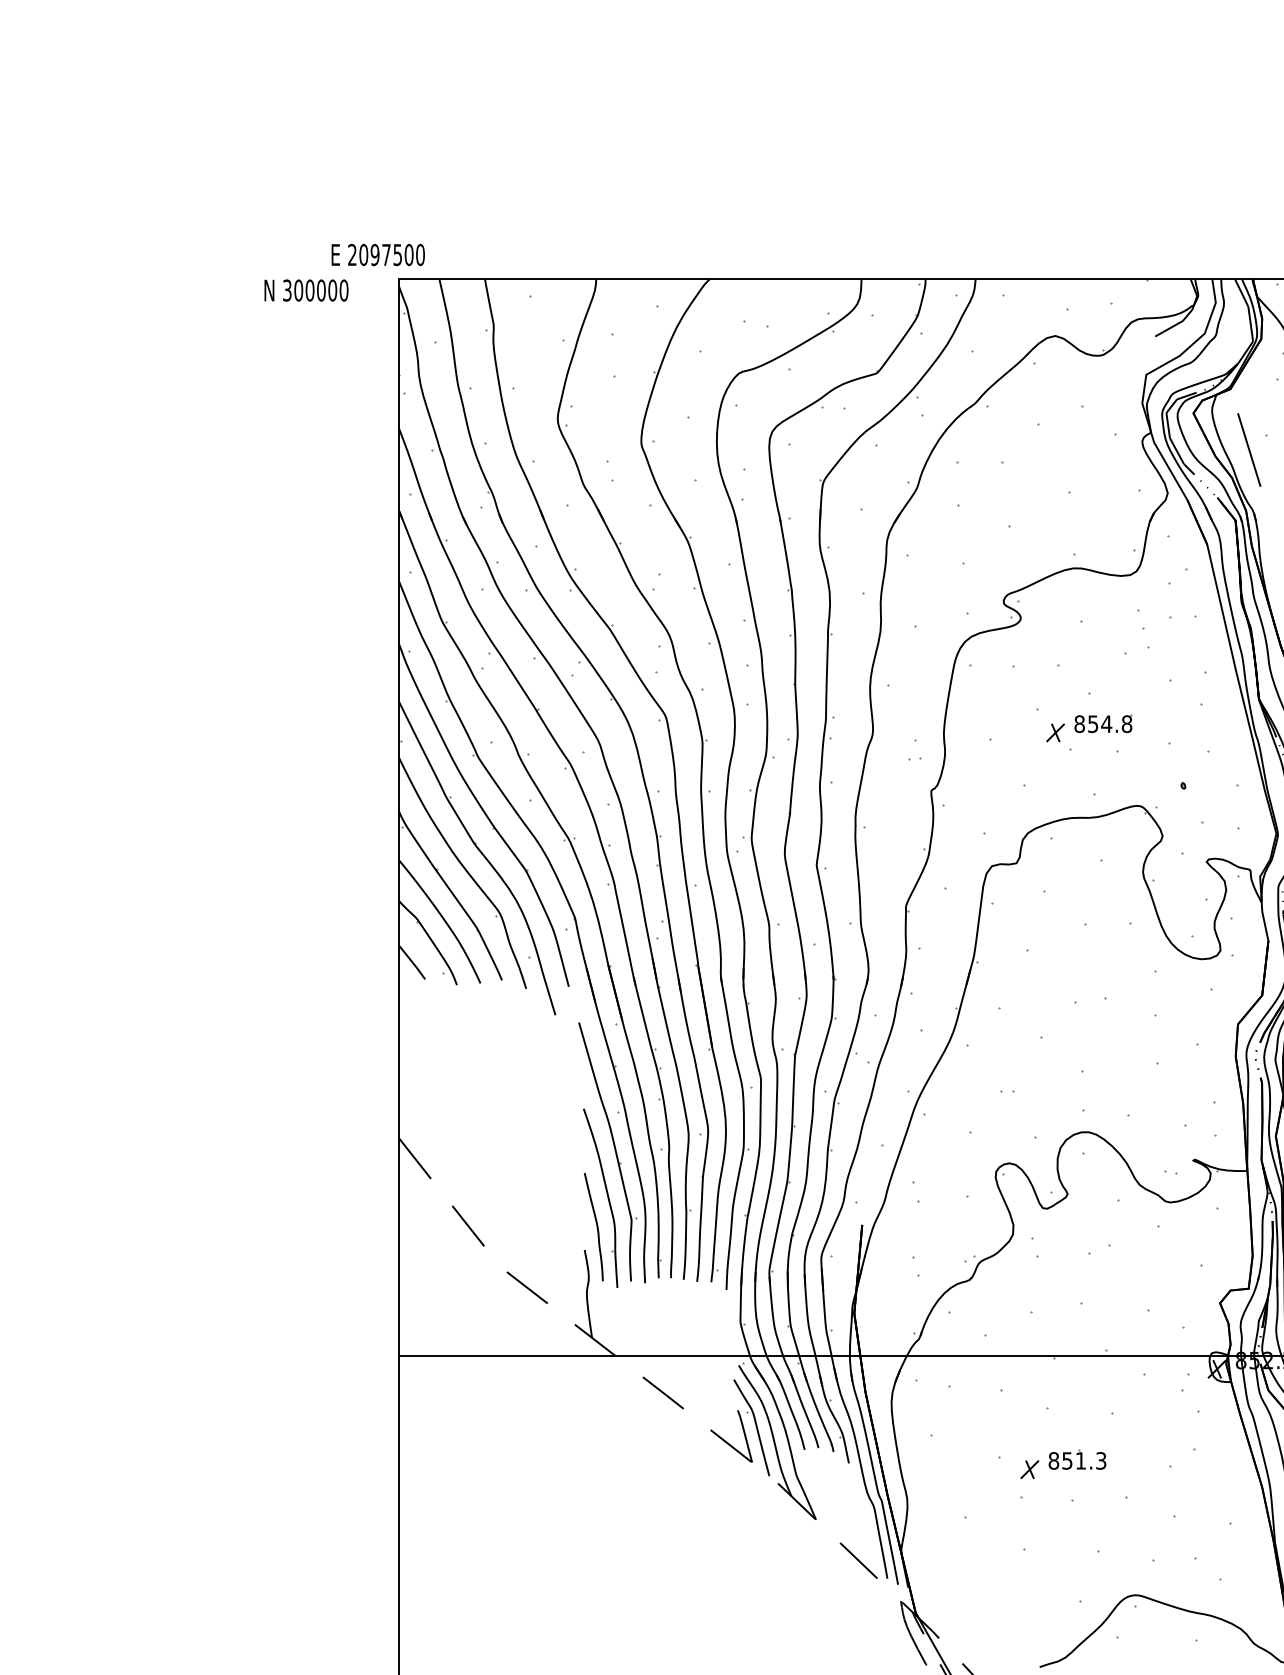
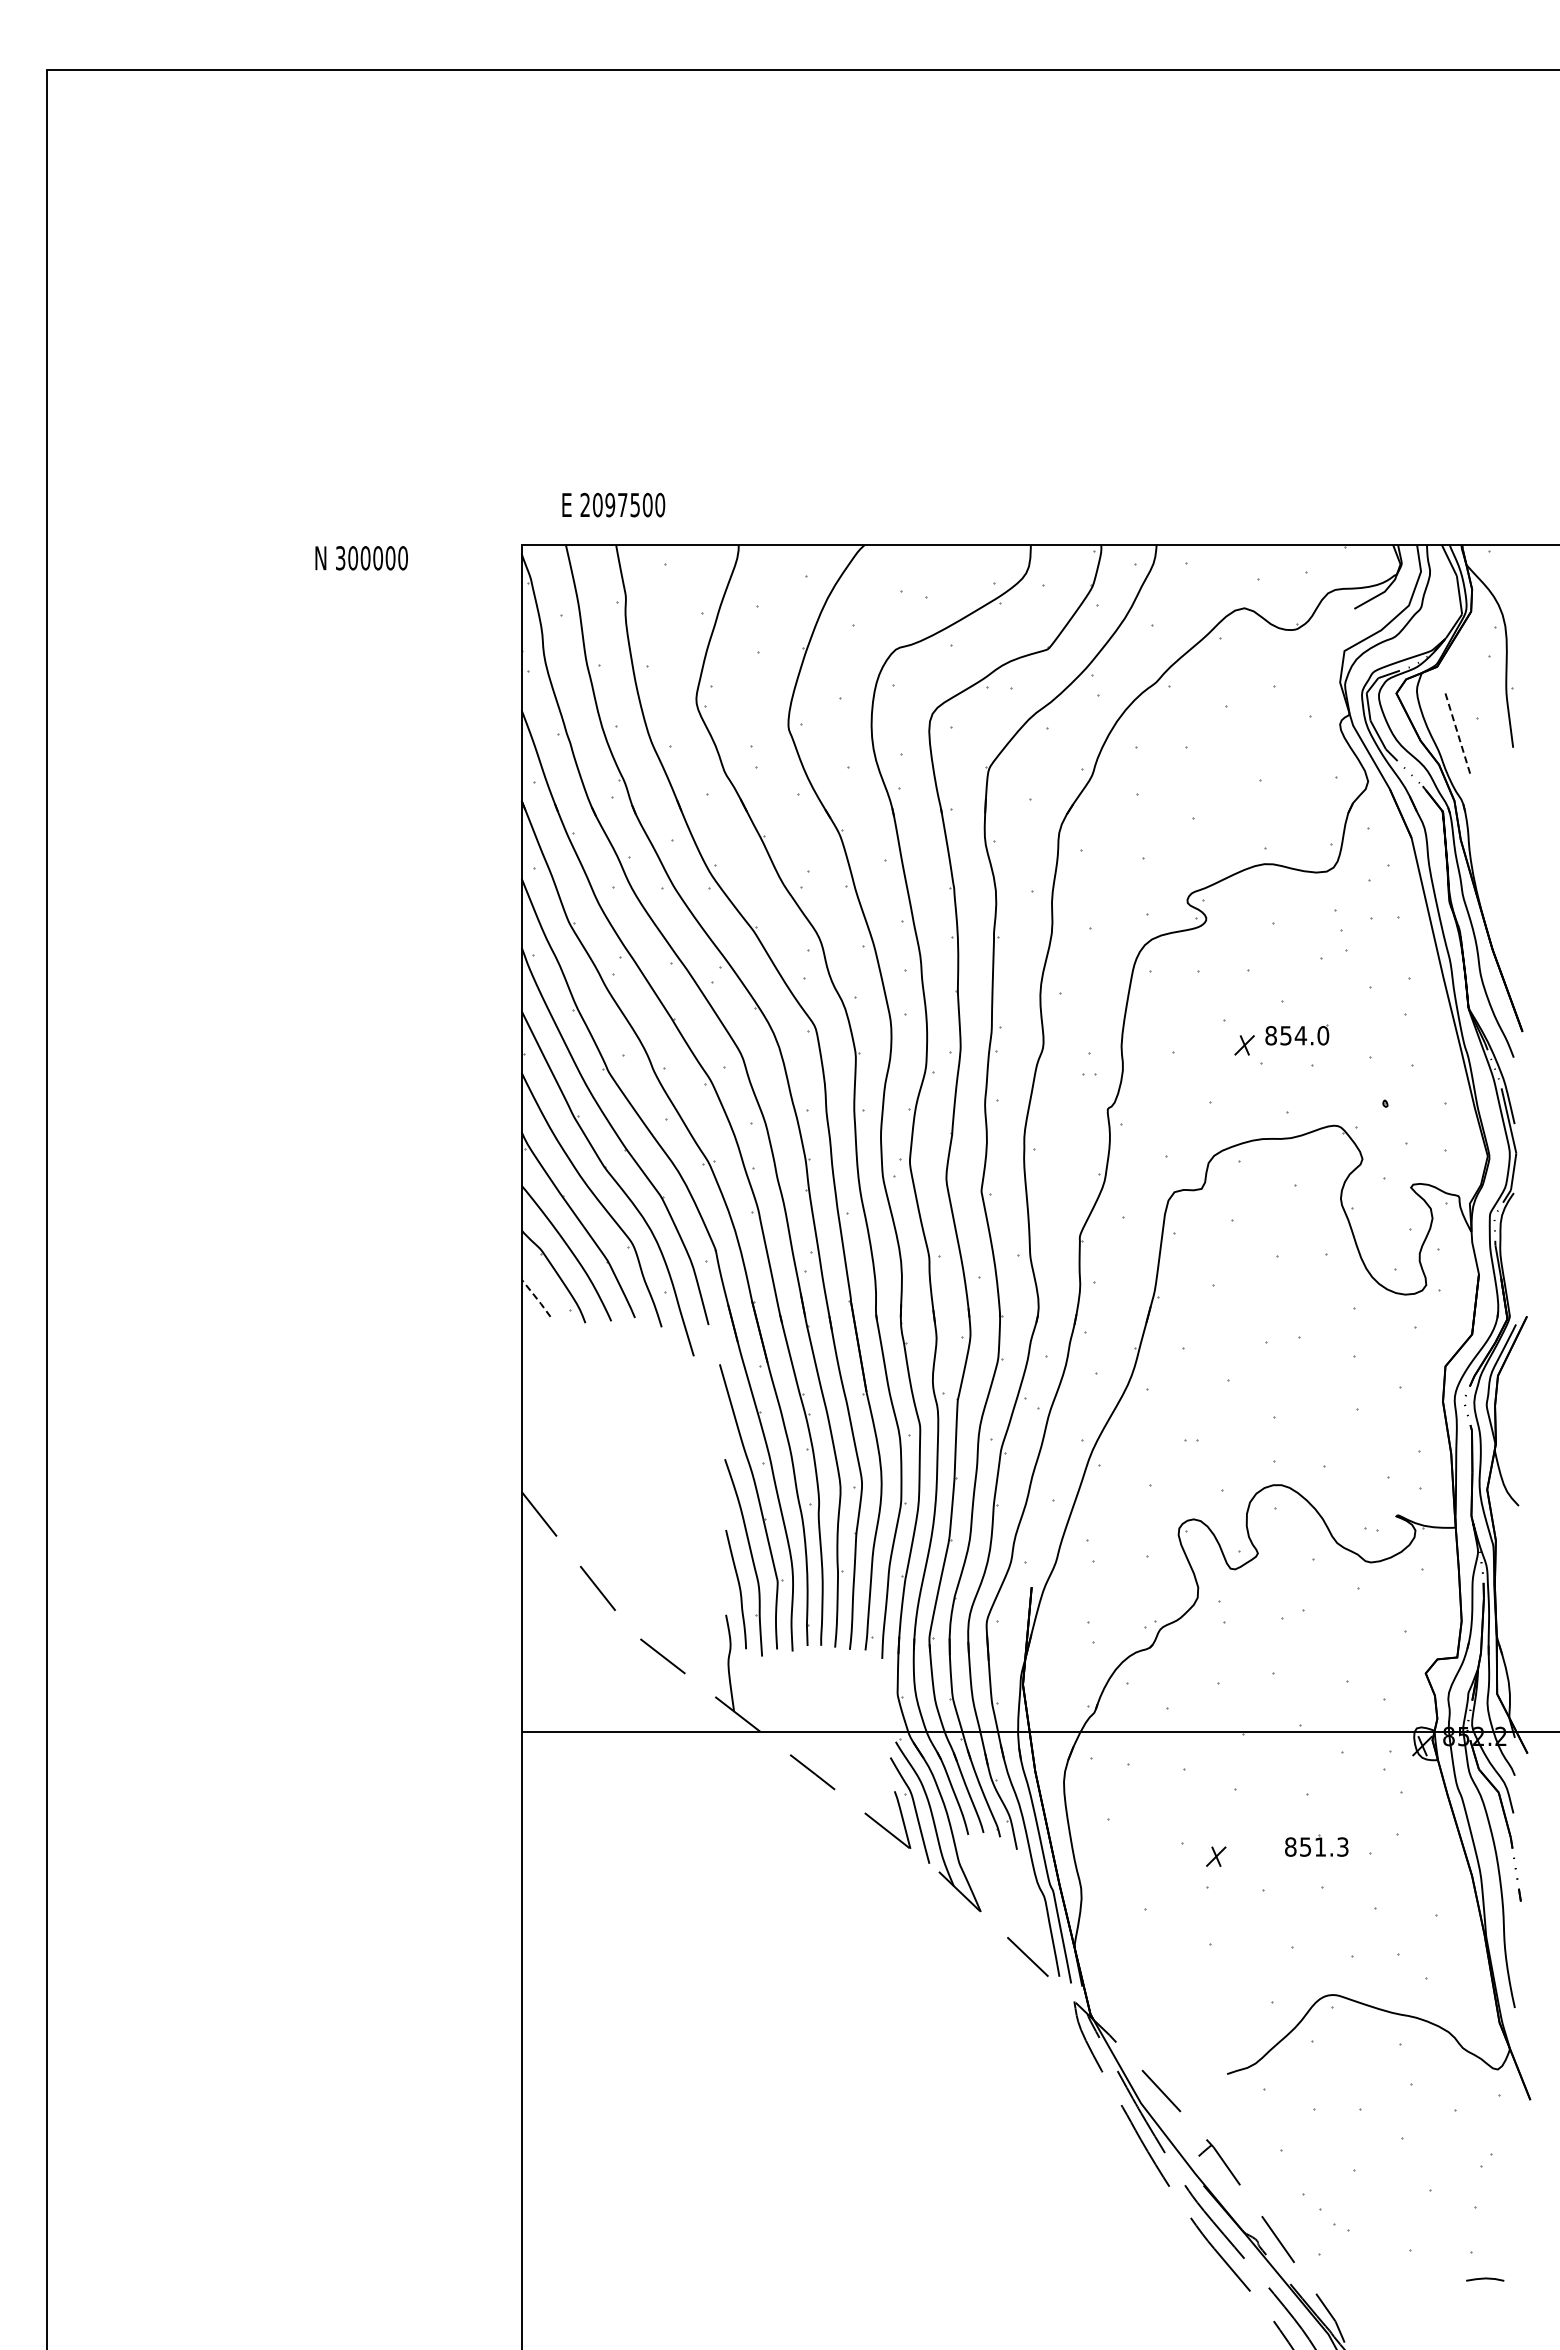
text: (378, 254) -> (613, 504), moved
text: (306, 290) -> (361, 558), moved
line: (1249, 450) -> (1458, 734), solid -> dashed
text: (1127, 723) -> (1323, 1035), 854.8 -> 854.0
line: (411, 961) -> (535, 1297), solid -> dashed
part: (1077, 1459) -> (1316, 1845), moved

